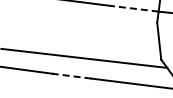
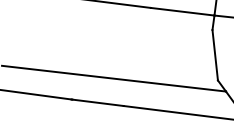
line: (135, 8) -> (183, 11), dashed -> solid
line: (72, 76) -> (98, 103), dashed -> solid

